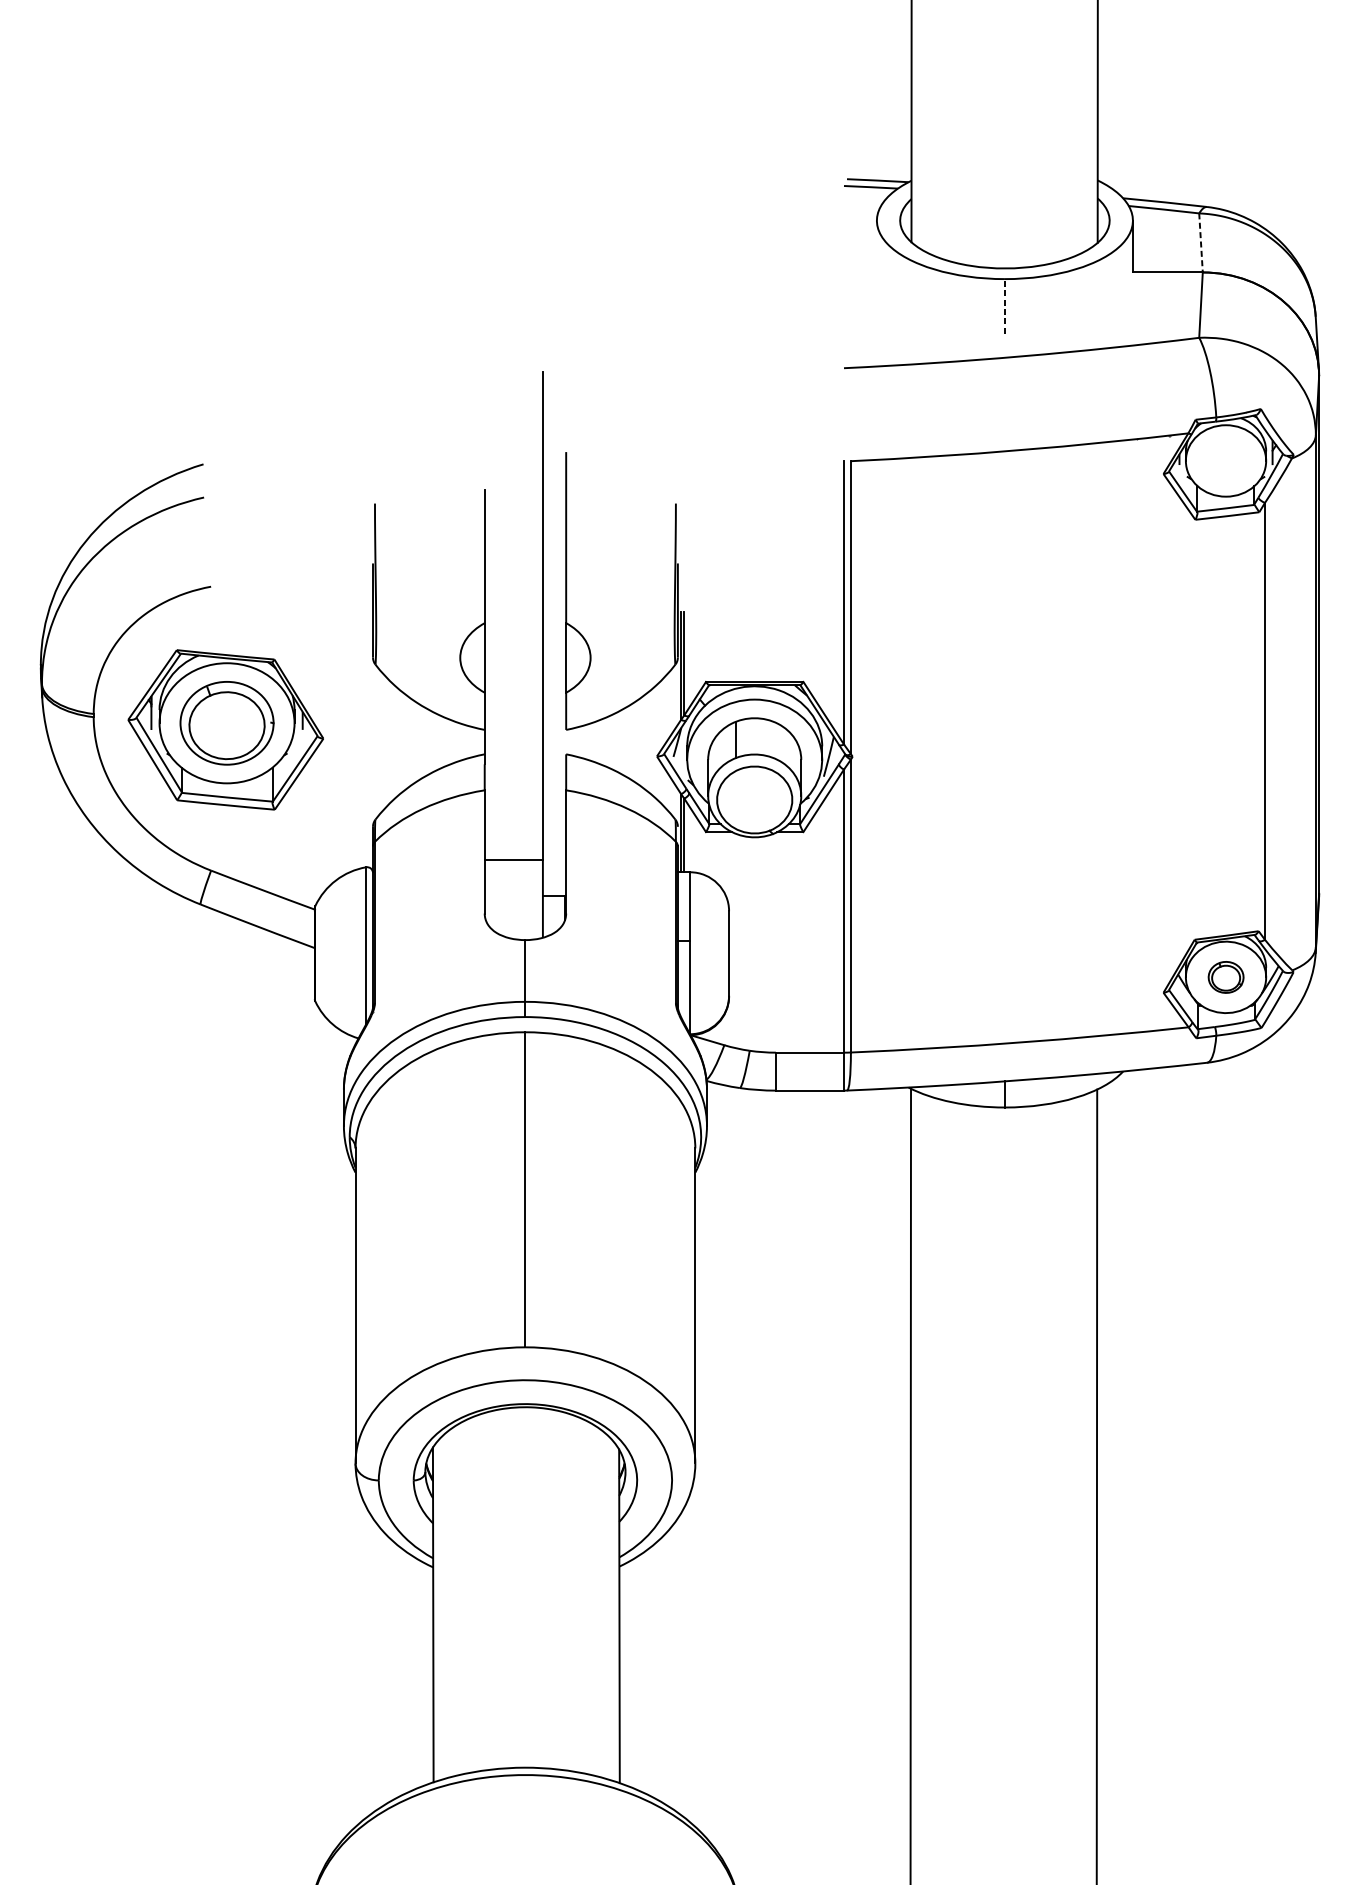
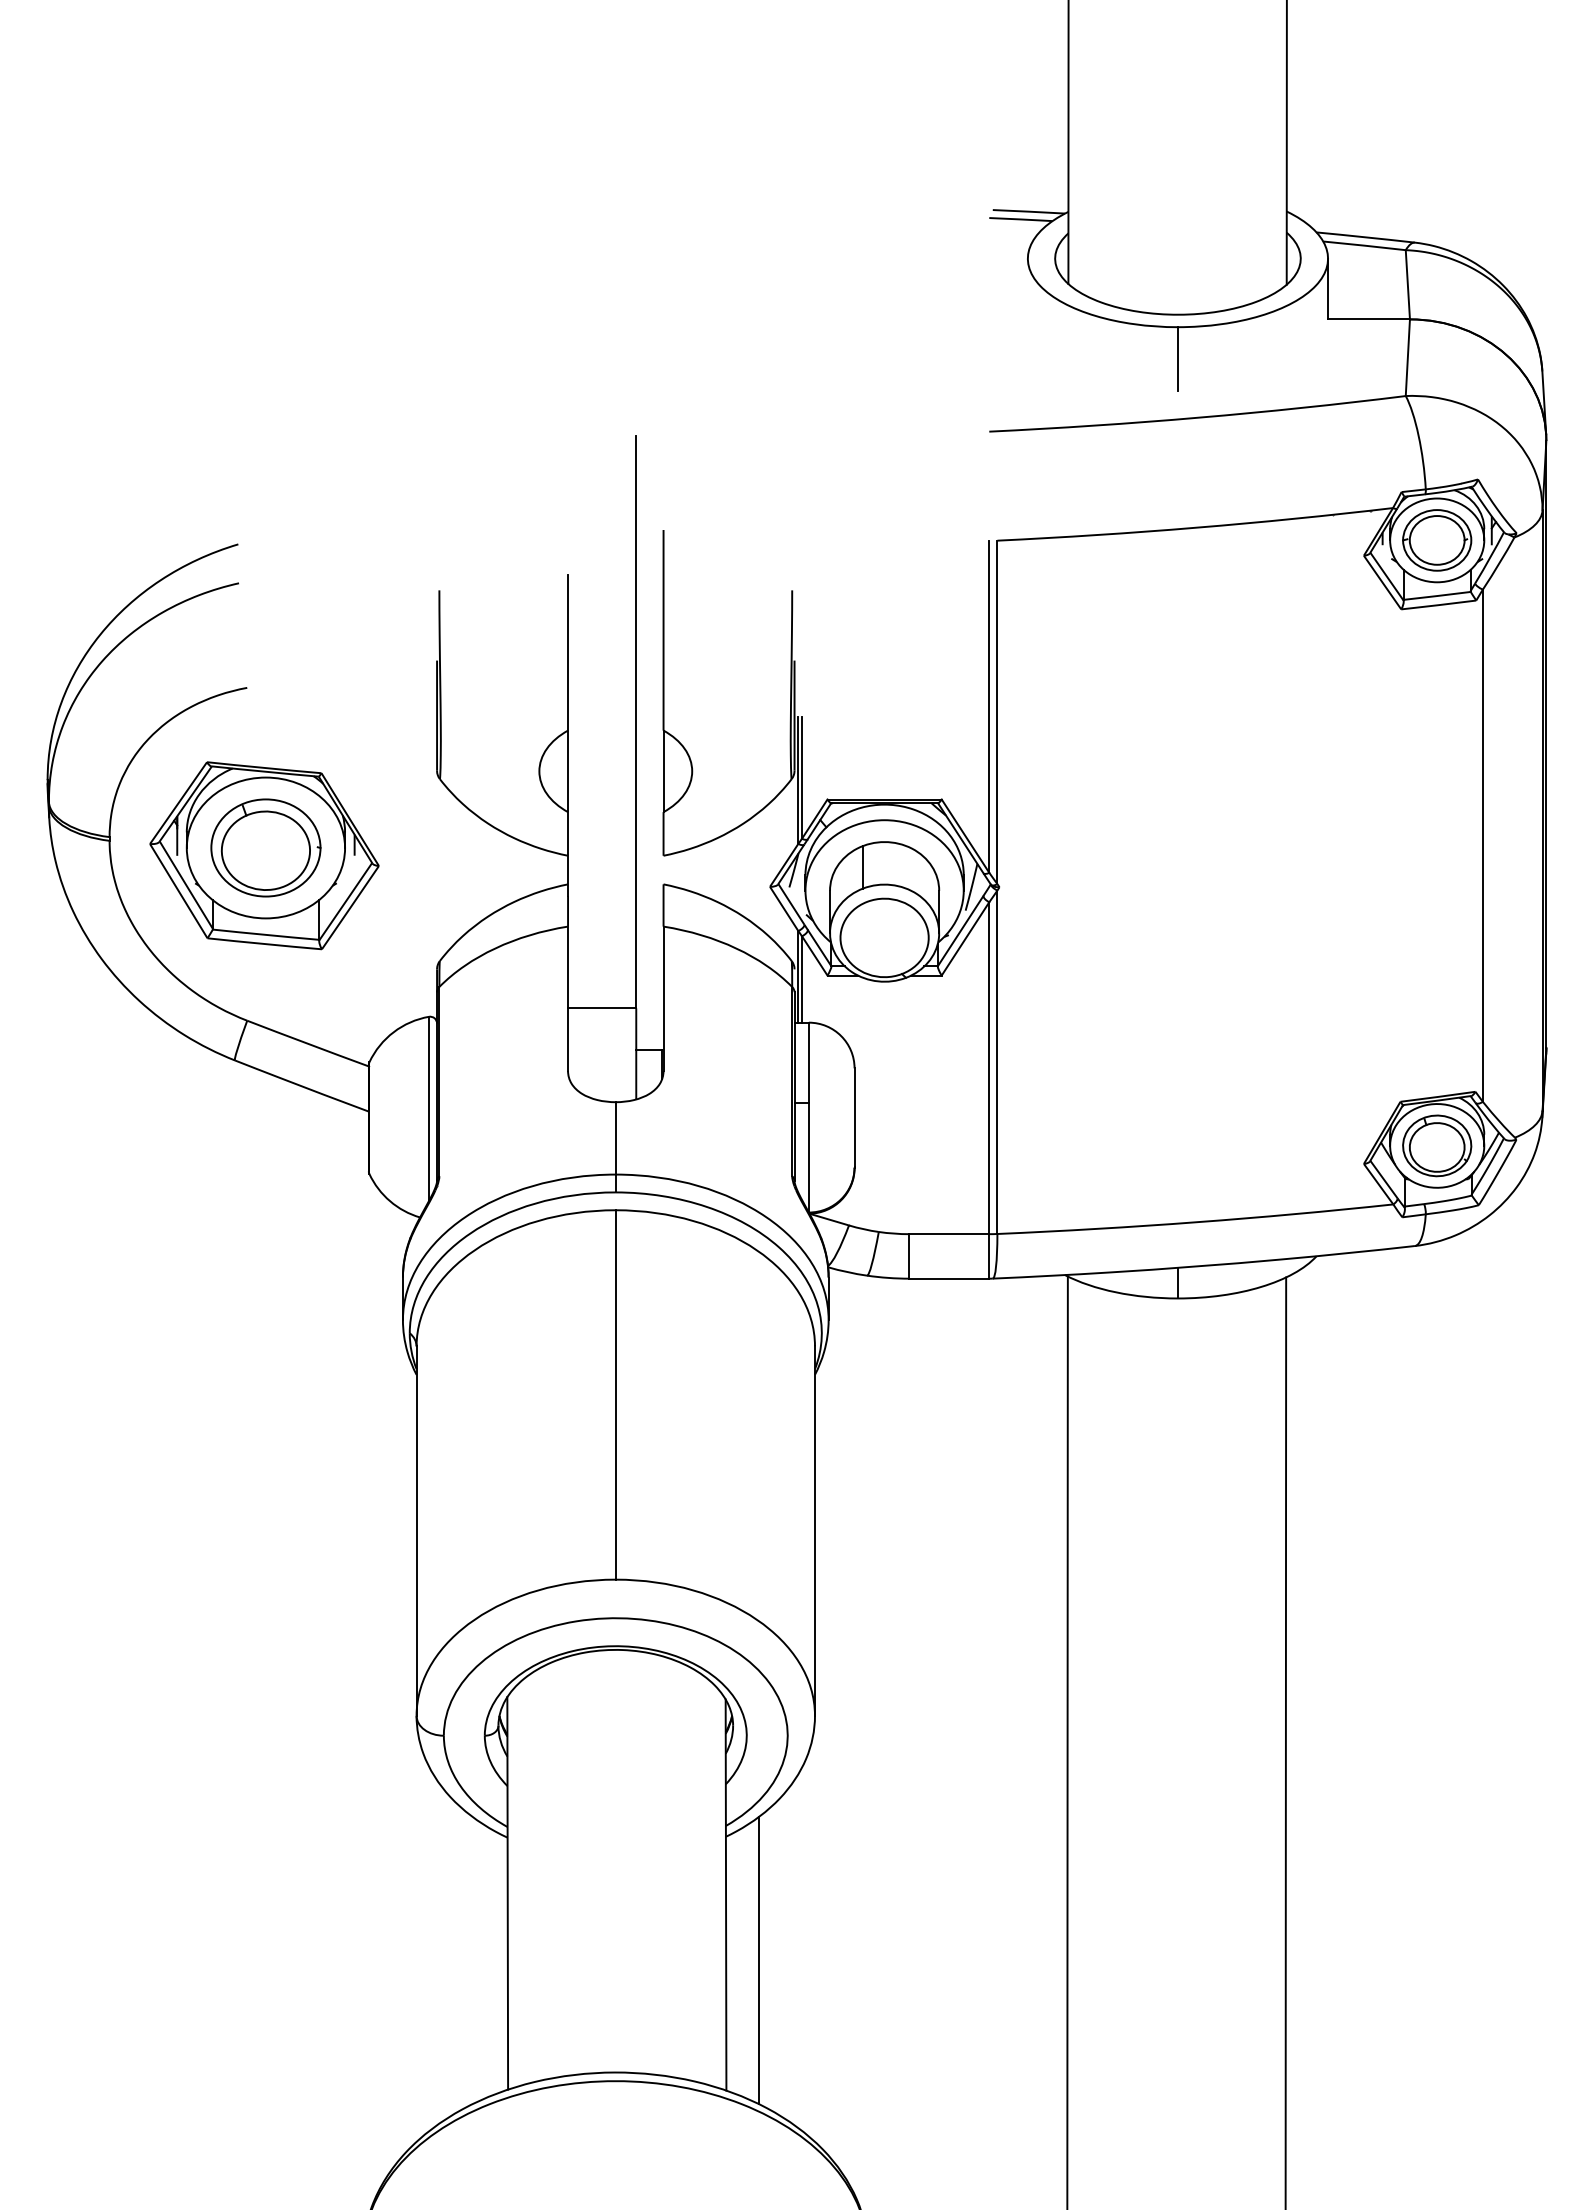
line: (1200, 242) -> (1407, 284), dashed -> solid
line: (1004, 305) -> (1177, 358), dashed -> solid
part: (1226, 461) -> (1437, 540), added
part: (1226, 977) -> (1437, 1145), size x1.67
line: (648, 1672) -> (759, 1960), added

